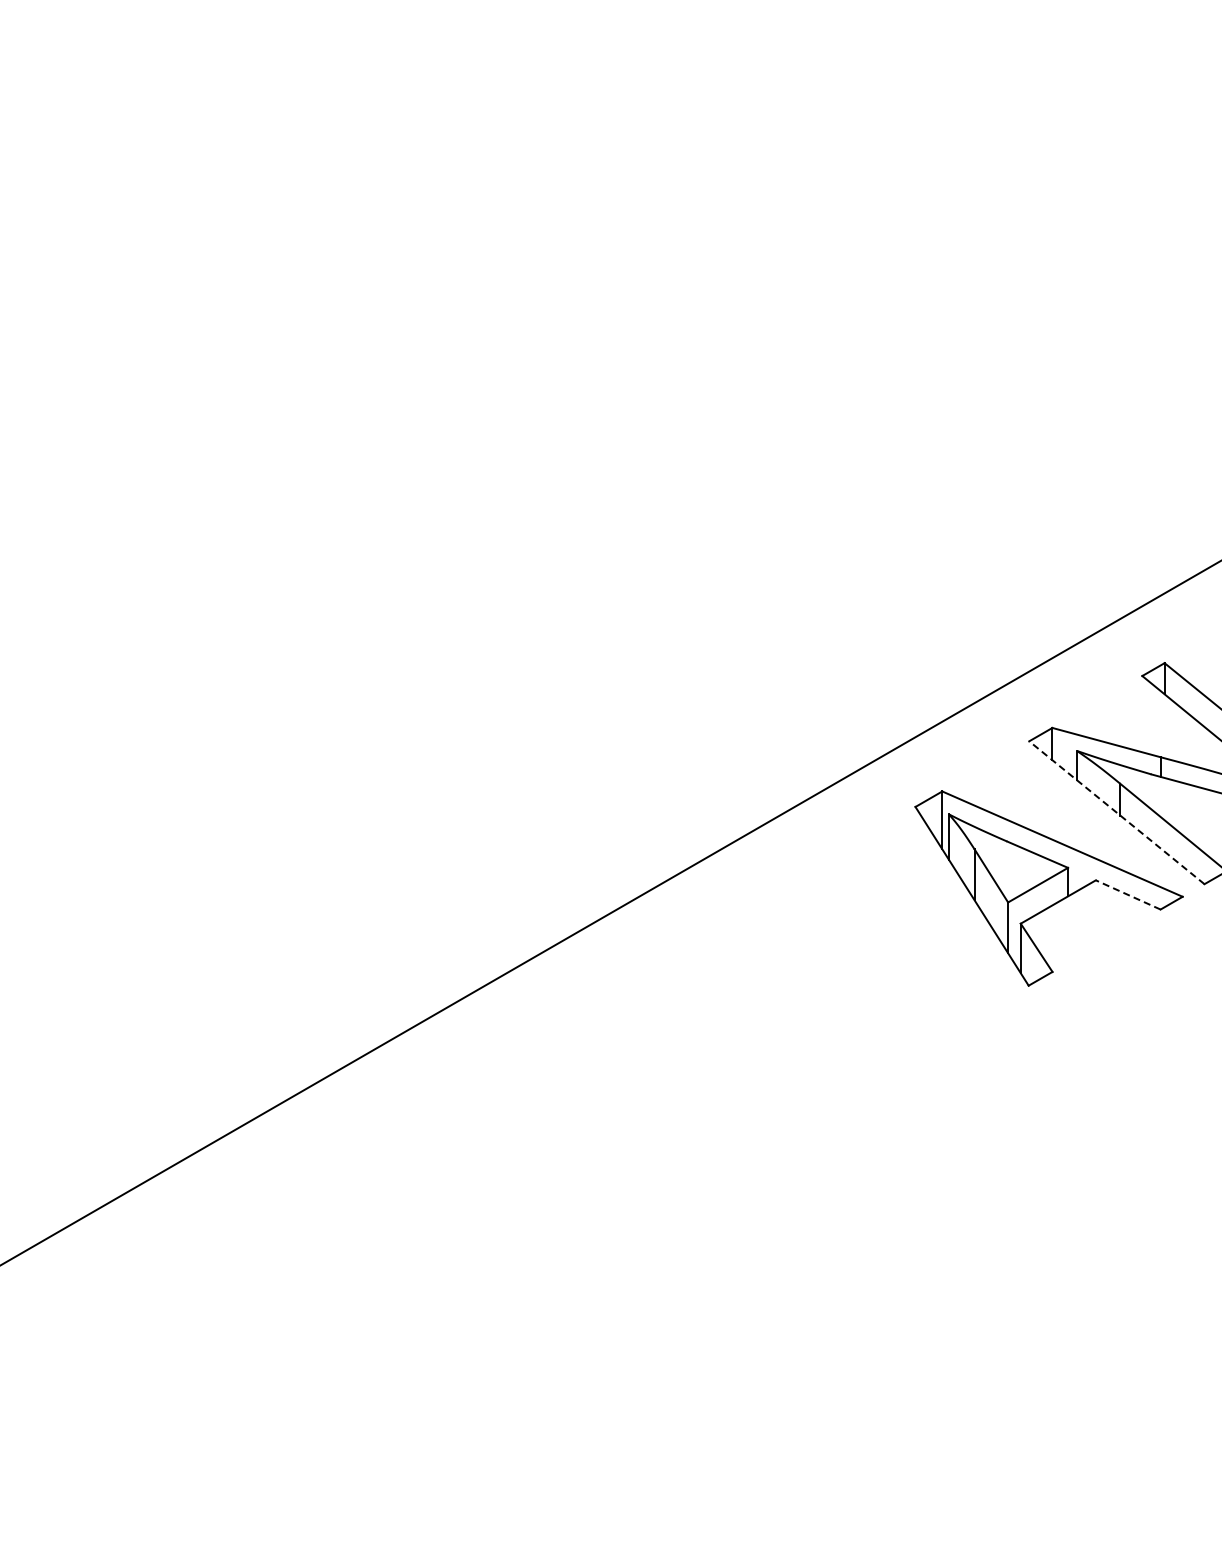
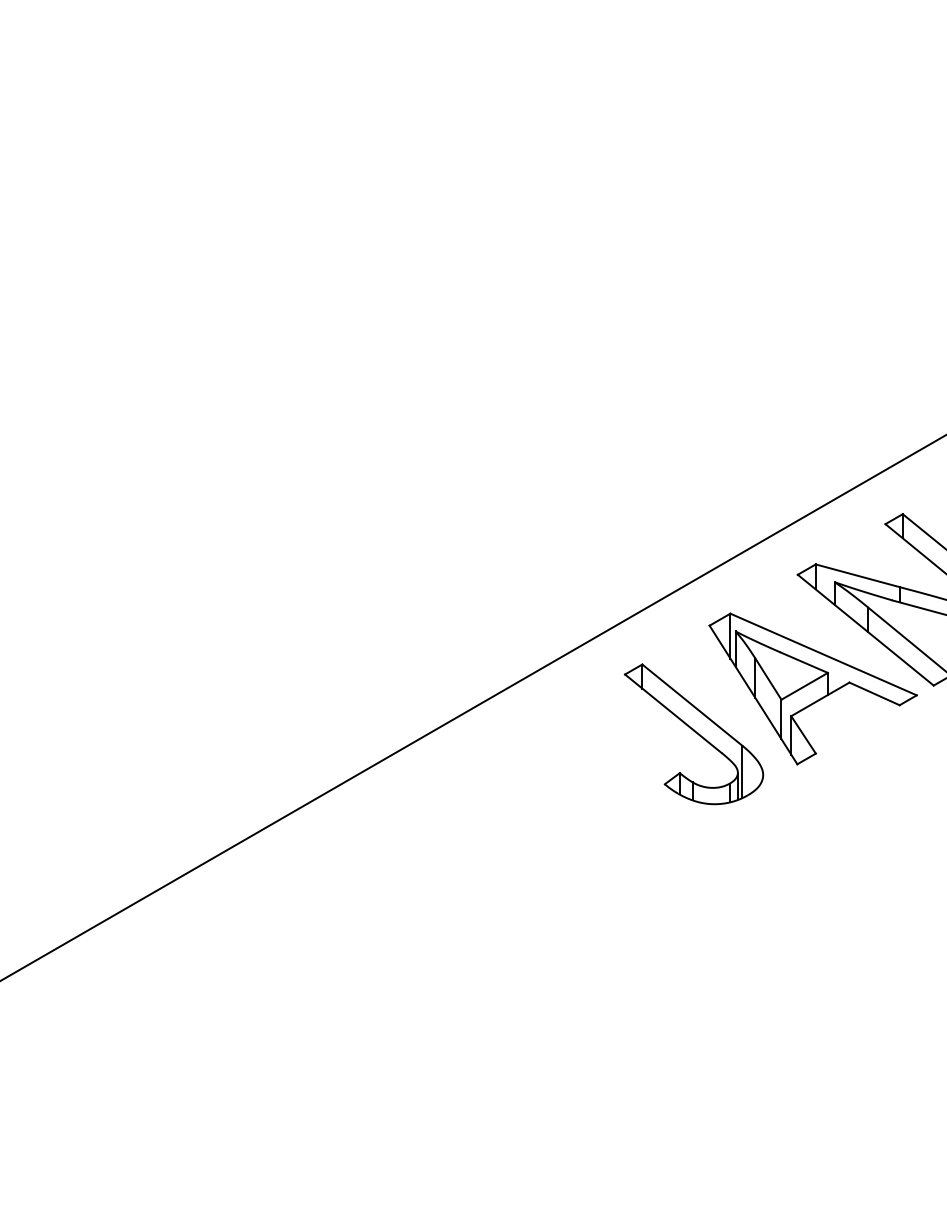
line: (1116, 812) -> (865, 629), dashed -> solid
line: (1128, 894) -> (874, 693), dashed -> solid
part: (895, 947) -> (694, 734), added

